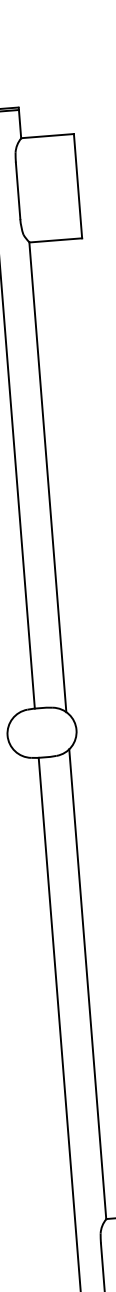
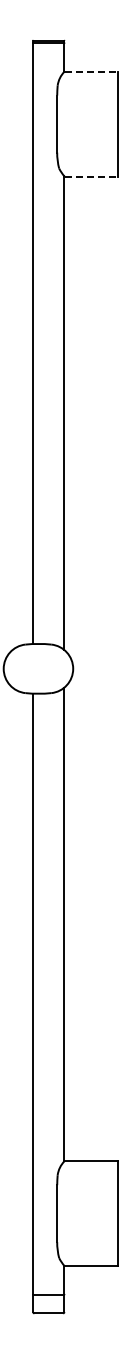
line: (48, 136) -> (91, 71), solid -> dashed
line: (56, 240) -> (91, 176), solid -> dashed

